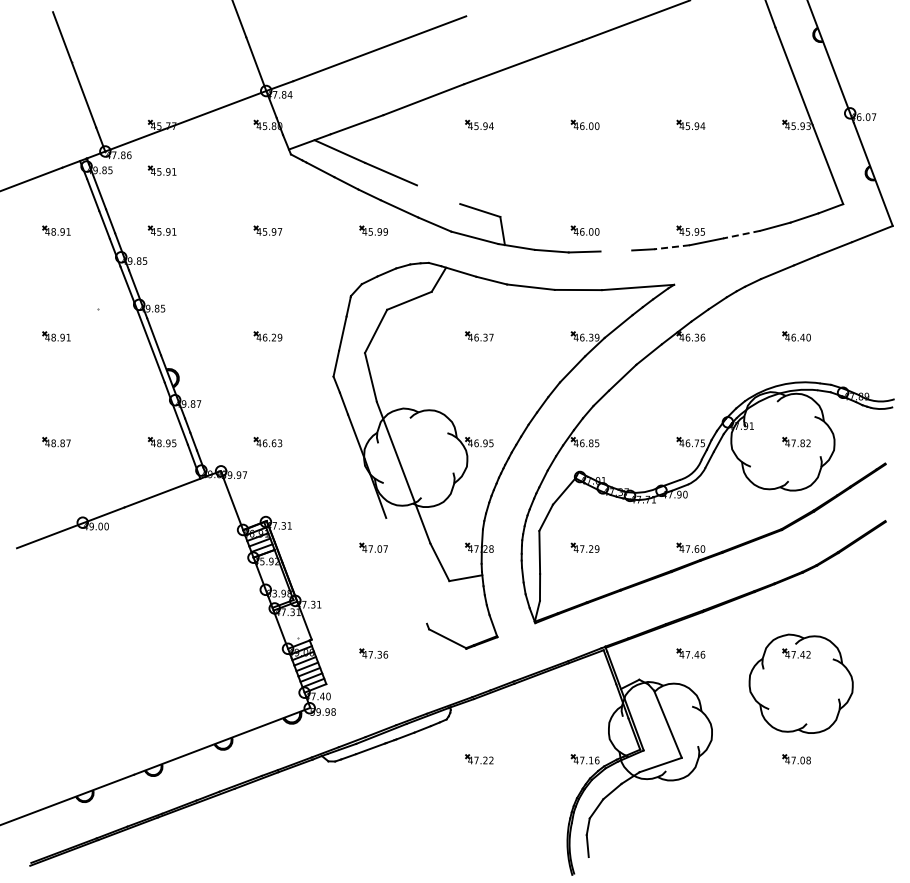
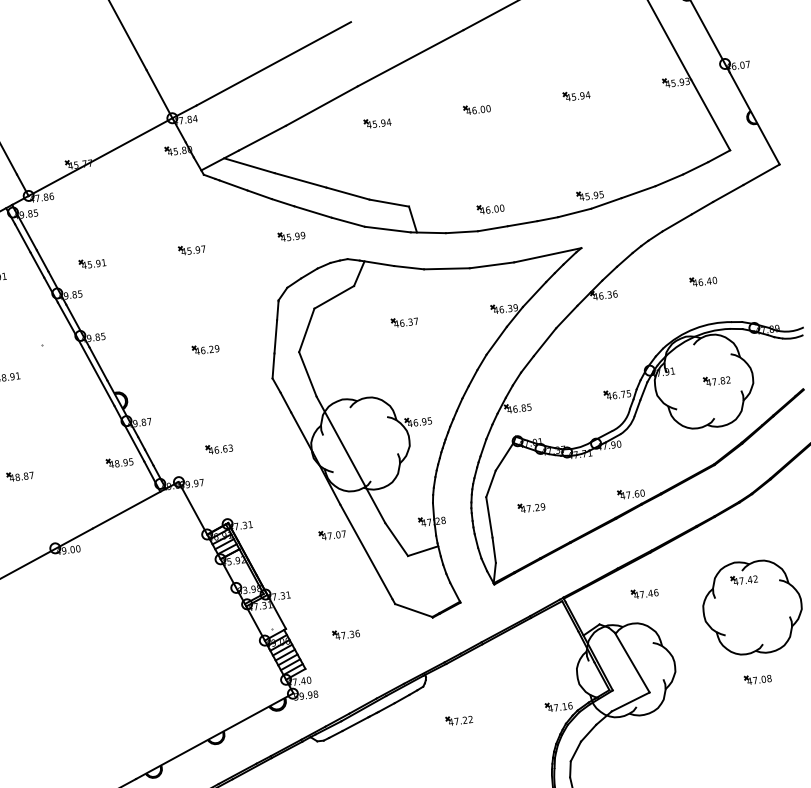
part: (161, 170) -> (84, 206), removed
line: (438, 194) -> (347, 193), added
line: (741, 234) -> (638, 192), dashed -> solid
line: (672, 247) -> (575, 213), dashed -> solid
line: (616, 250) -> (522, 223), added
line: (406, 570) -> (366, 551), added

